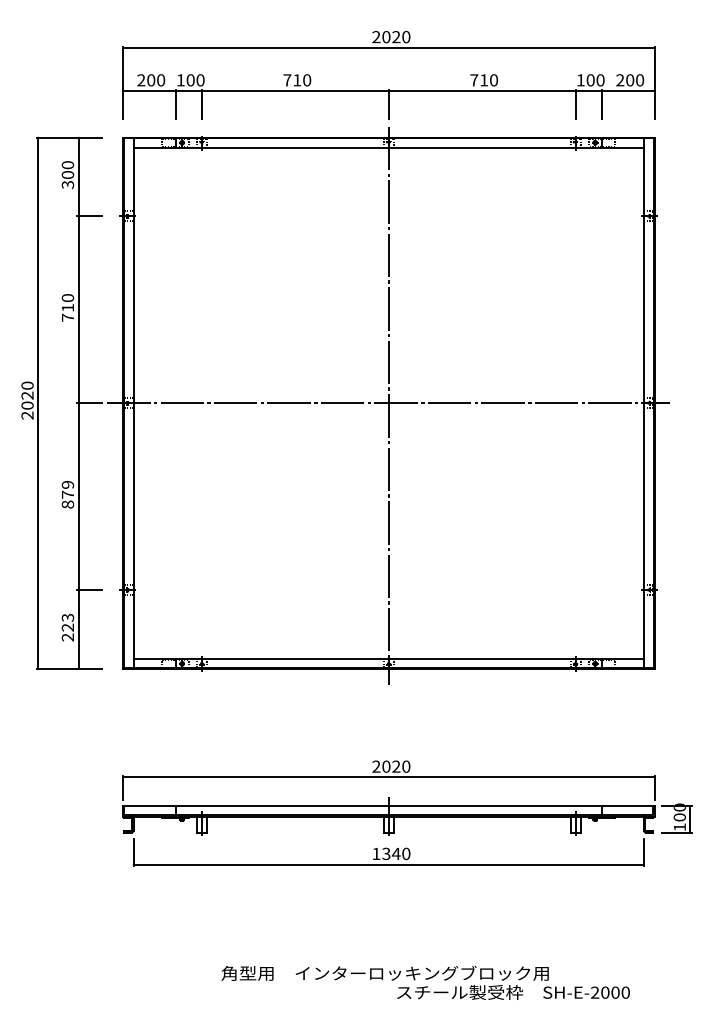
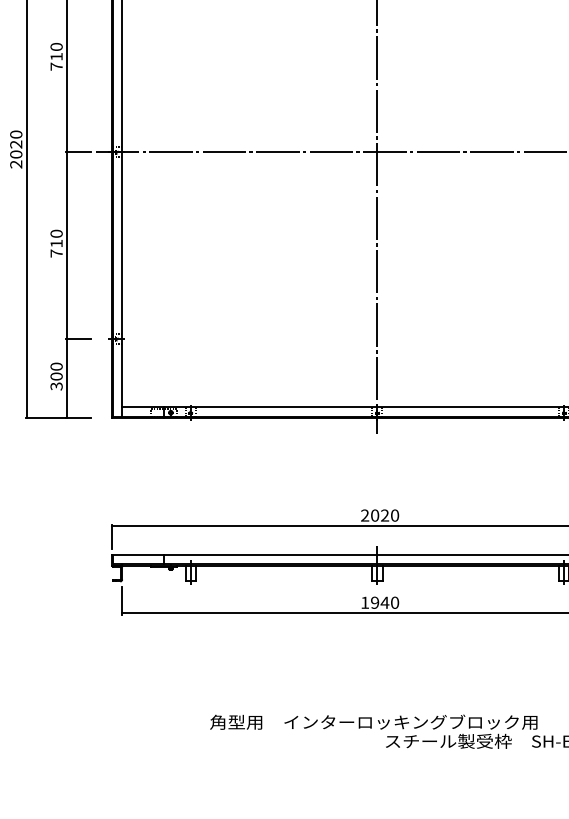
text: (67, 494) -> (56, 243), 879 -> 710
text: (68, 627) -> (57, 376), 223 -> 300
text: (386, 853) -> (375, 602), 1340 -> 1940

